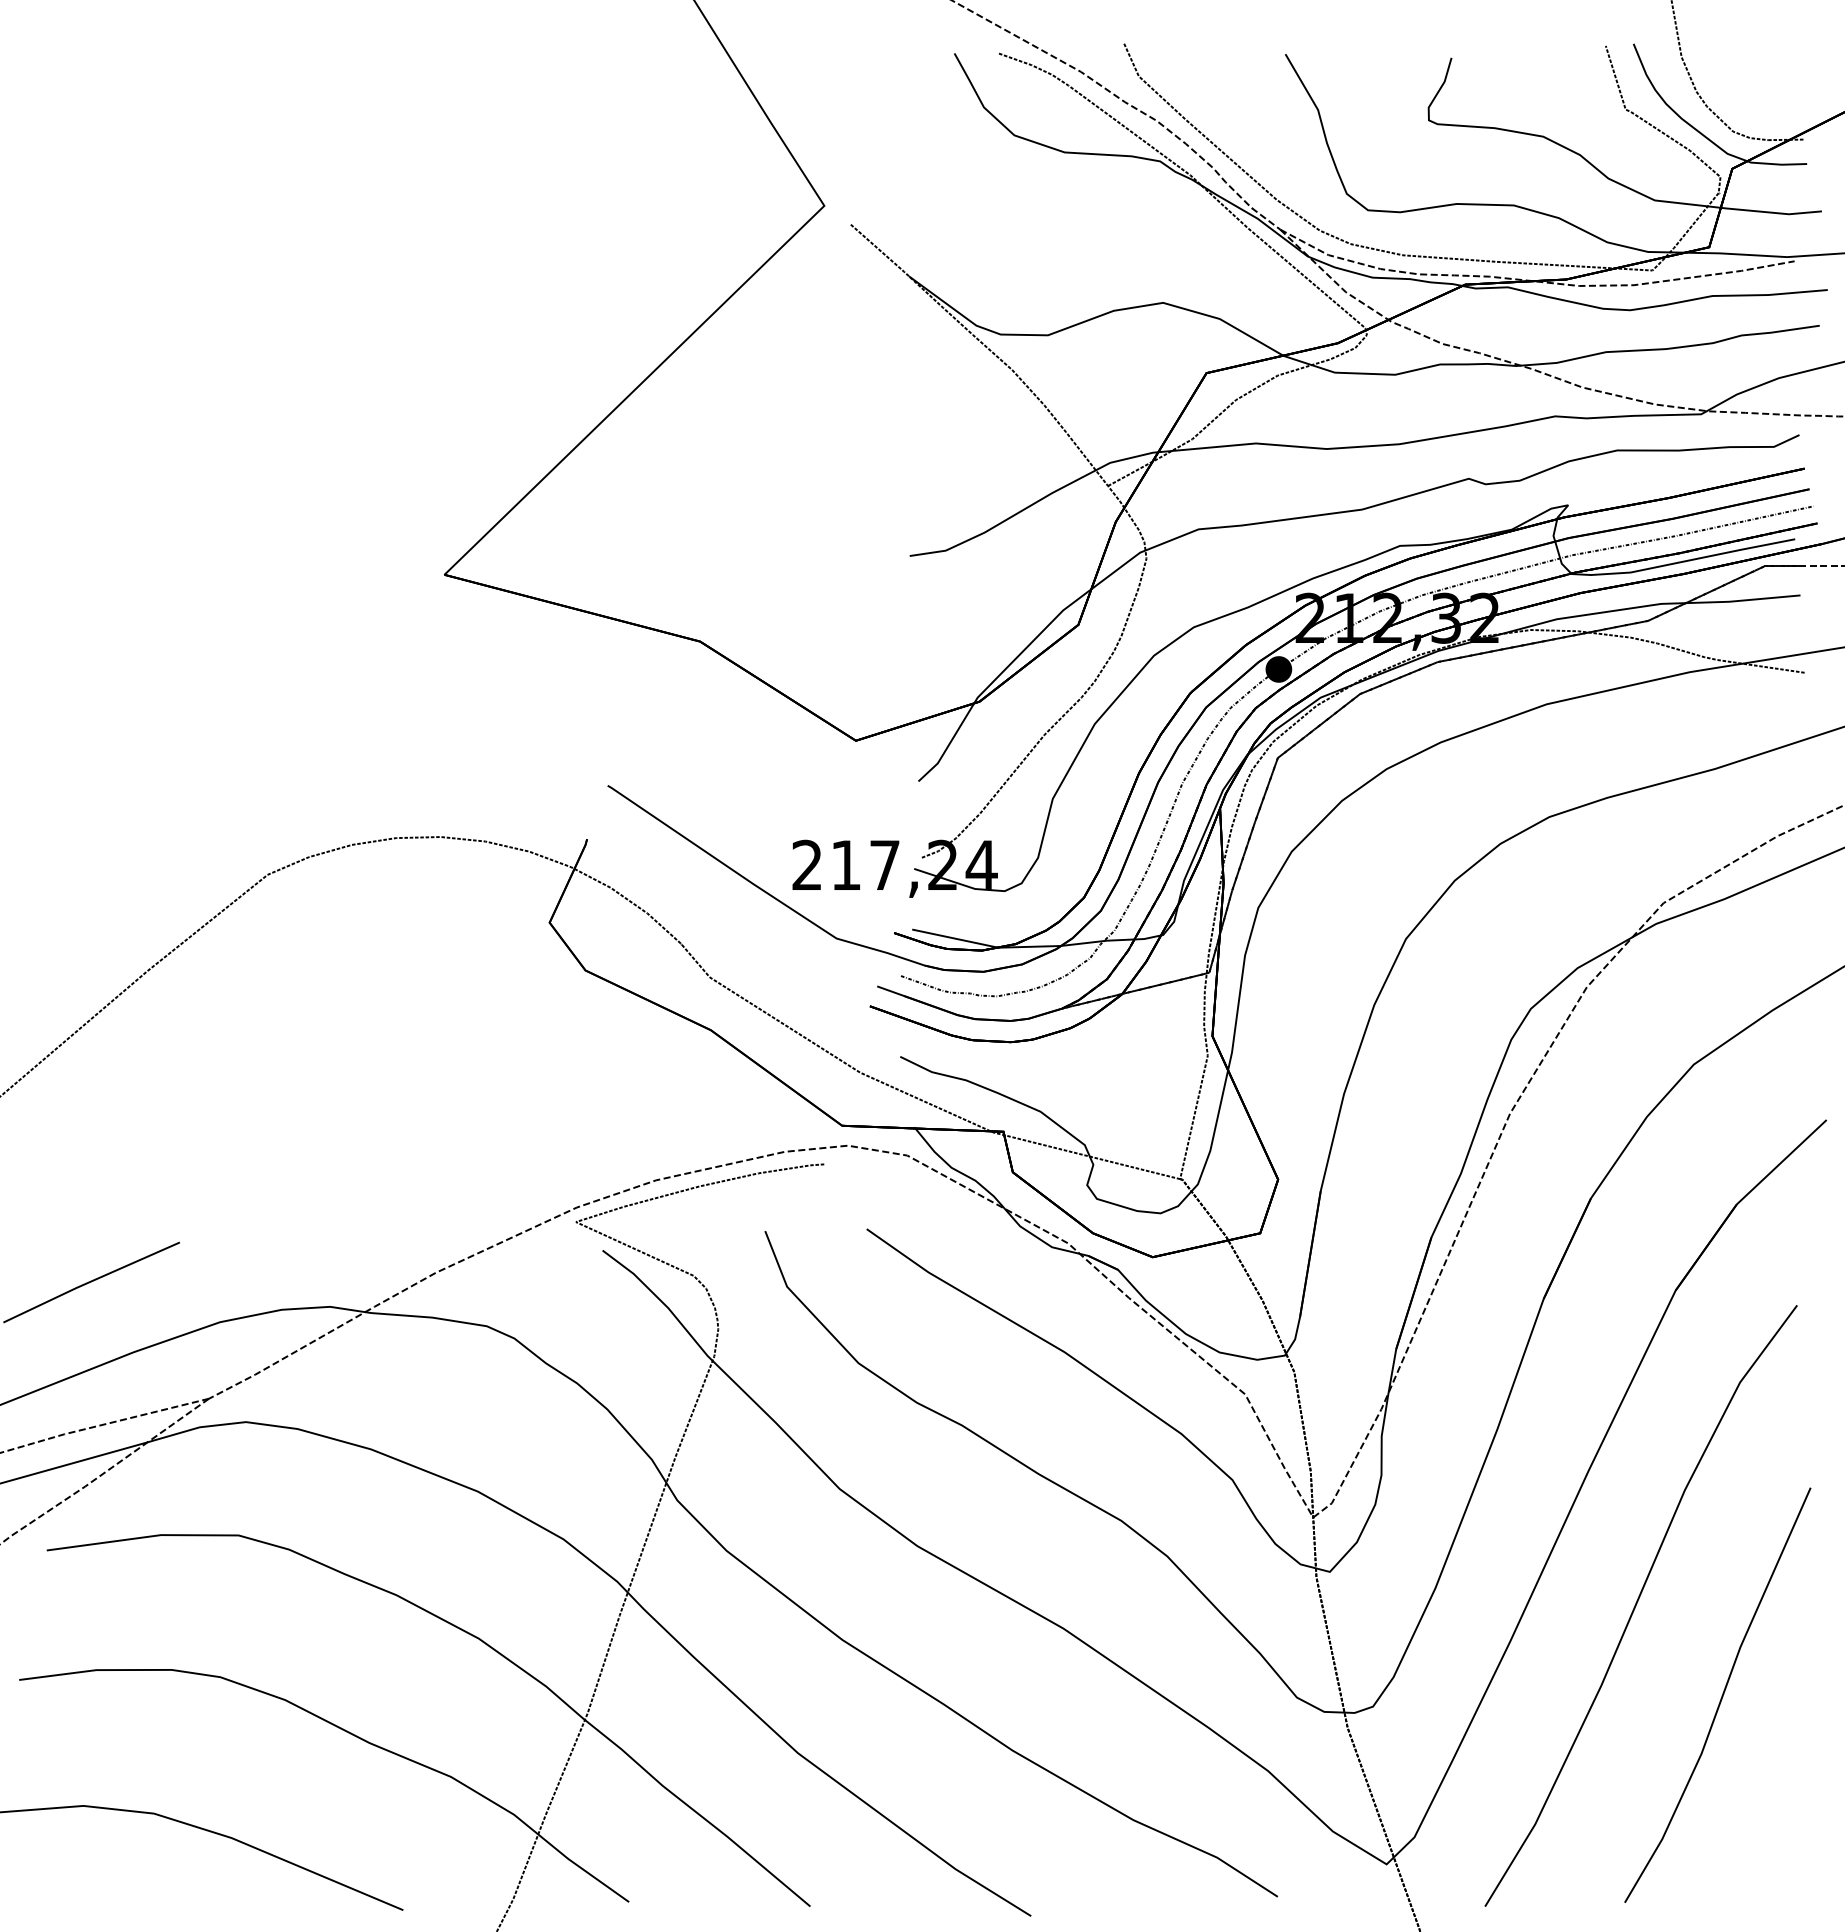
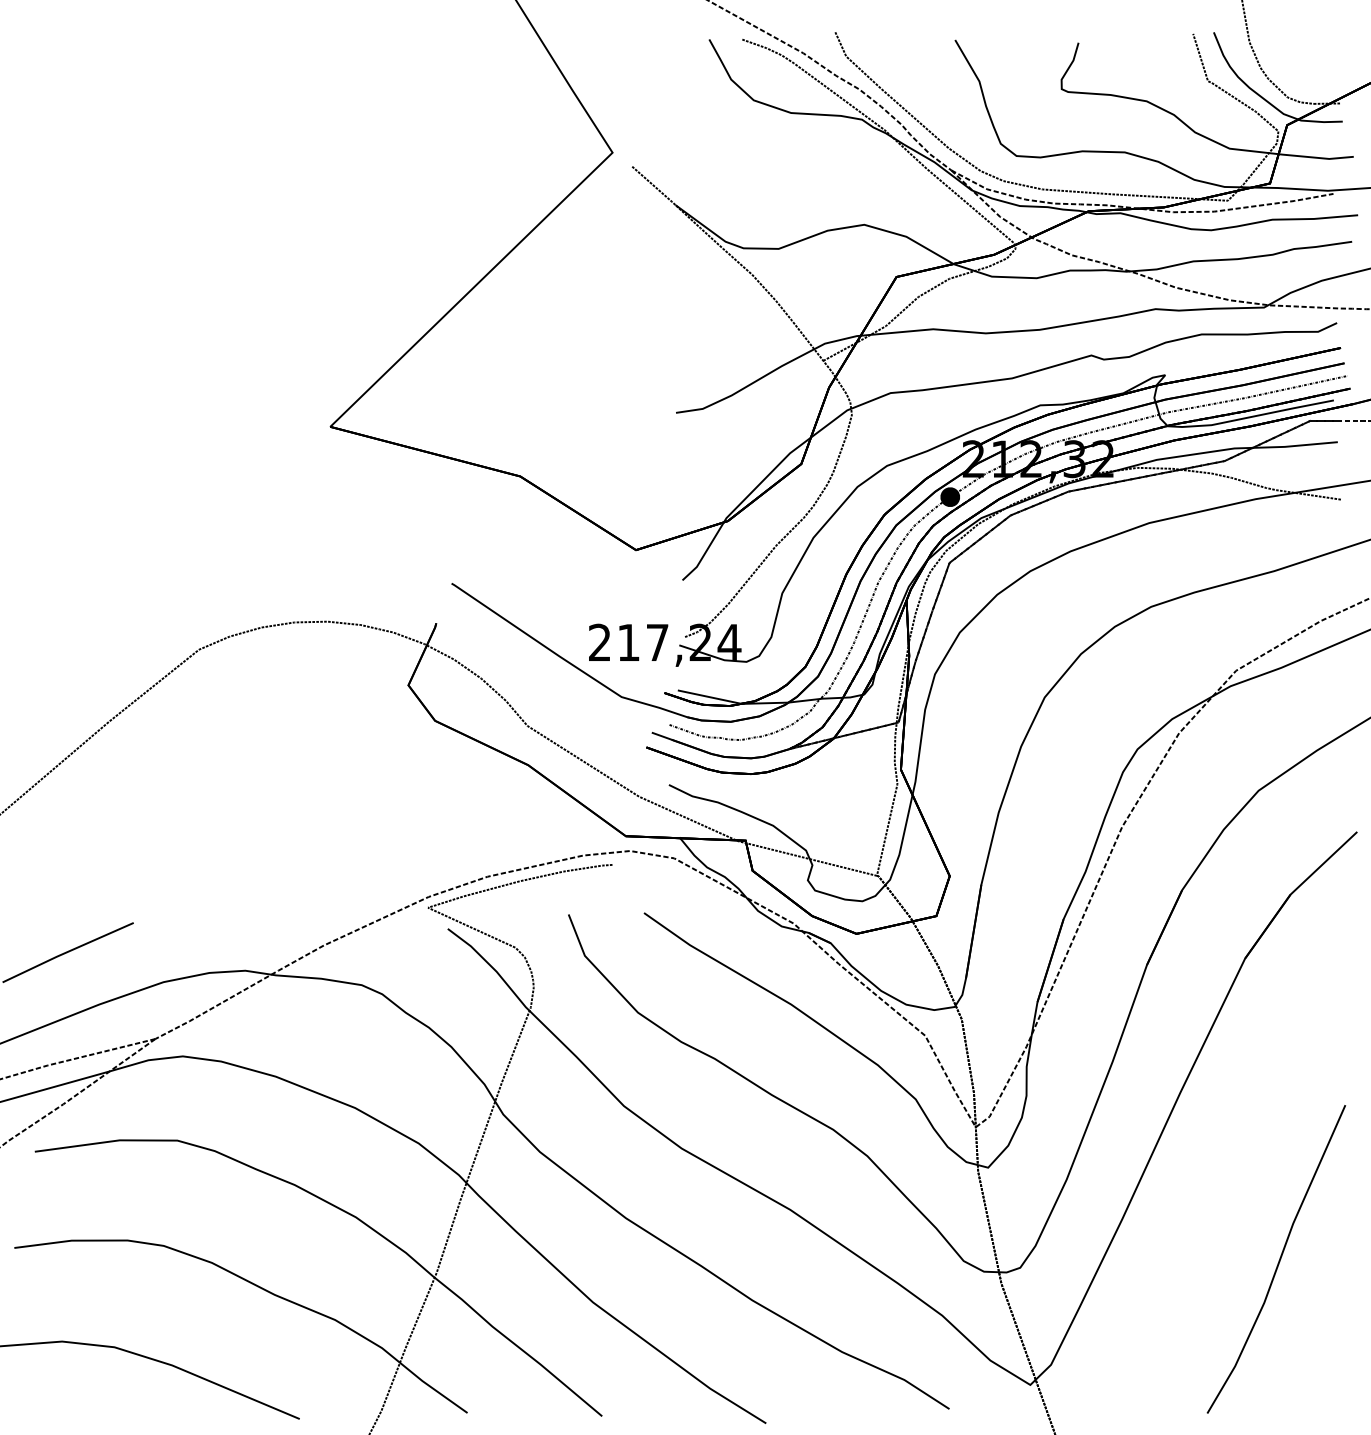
curve: (1637, 1603) -> (1216, 1191), removed

